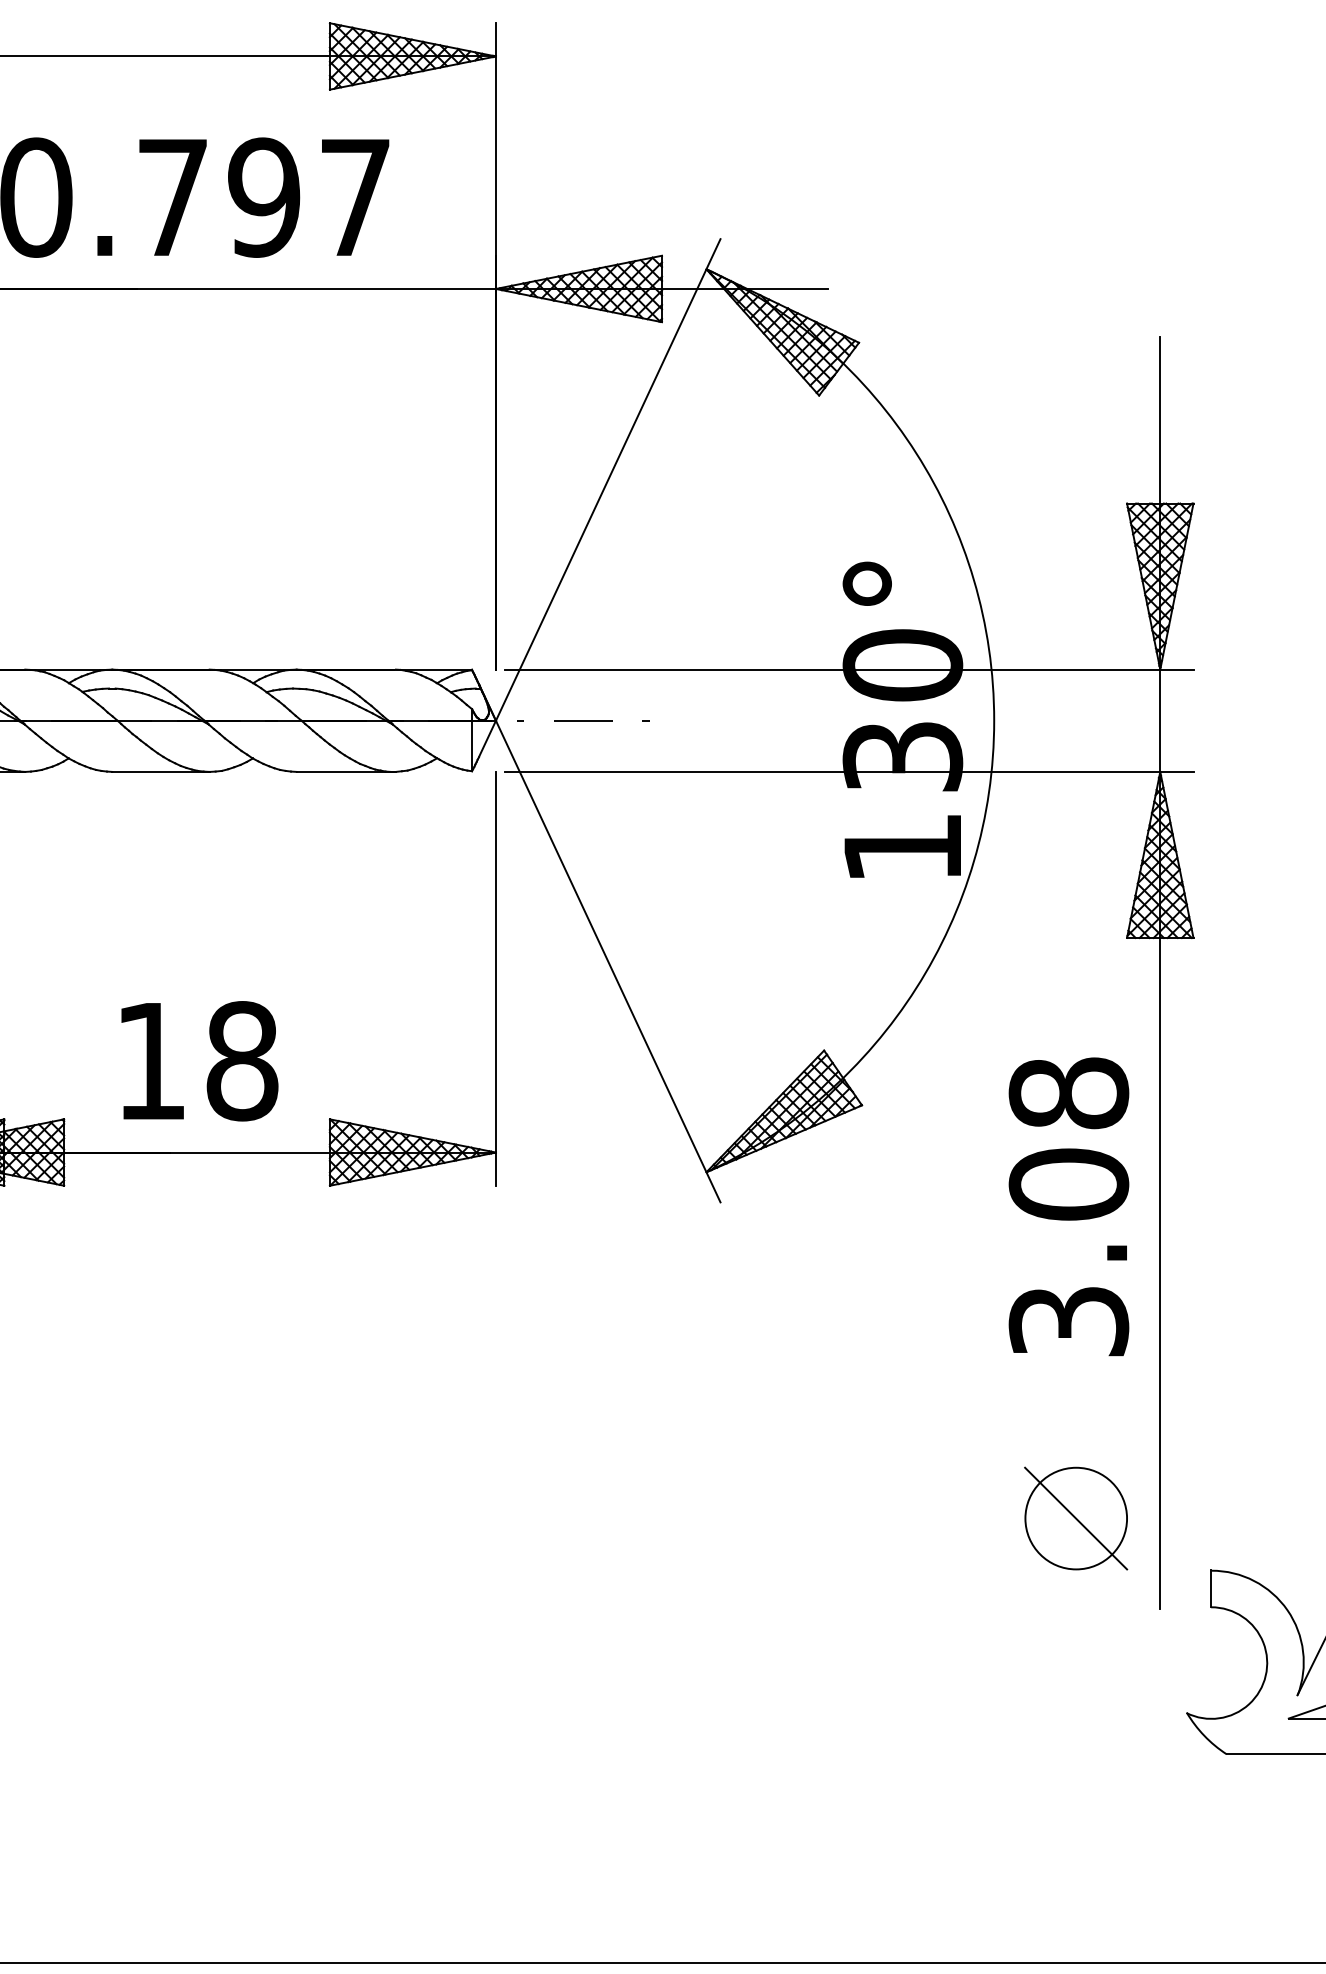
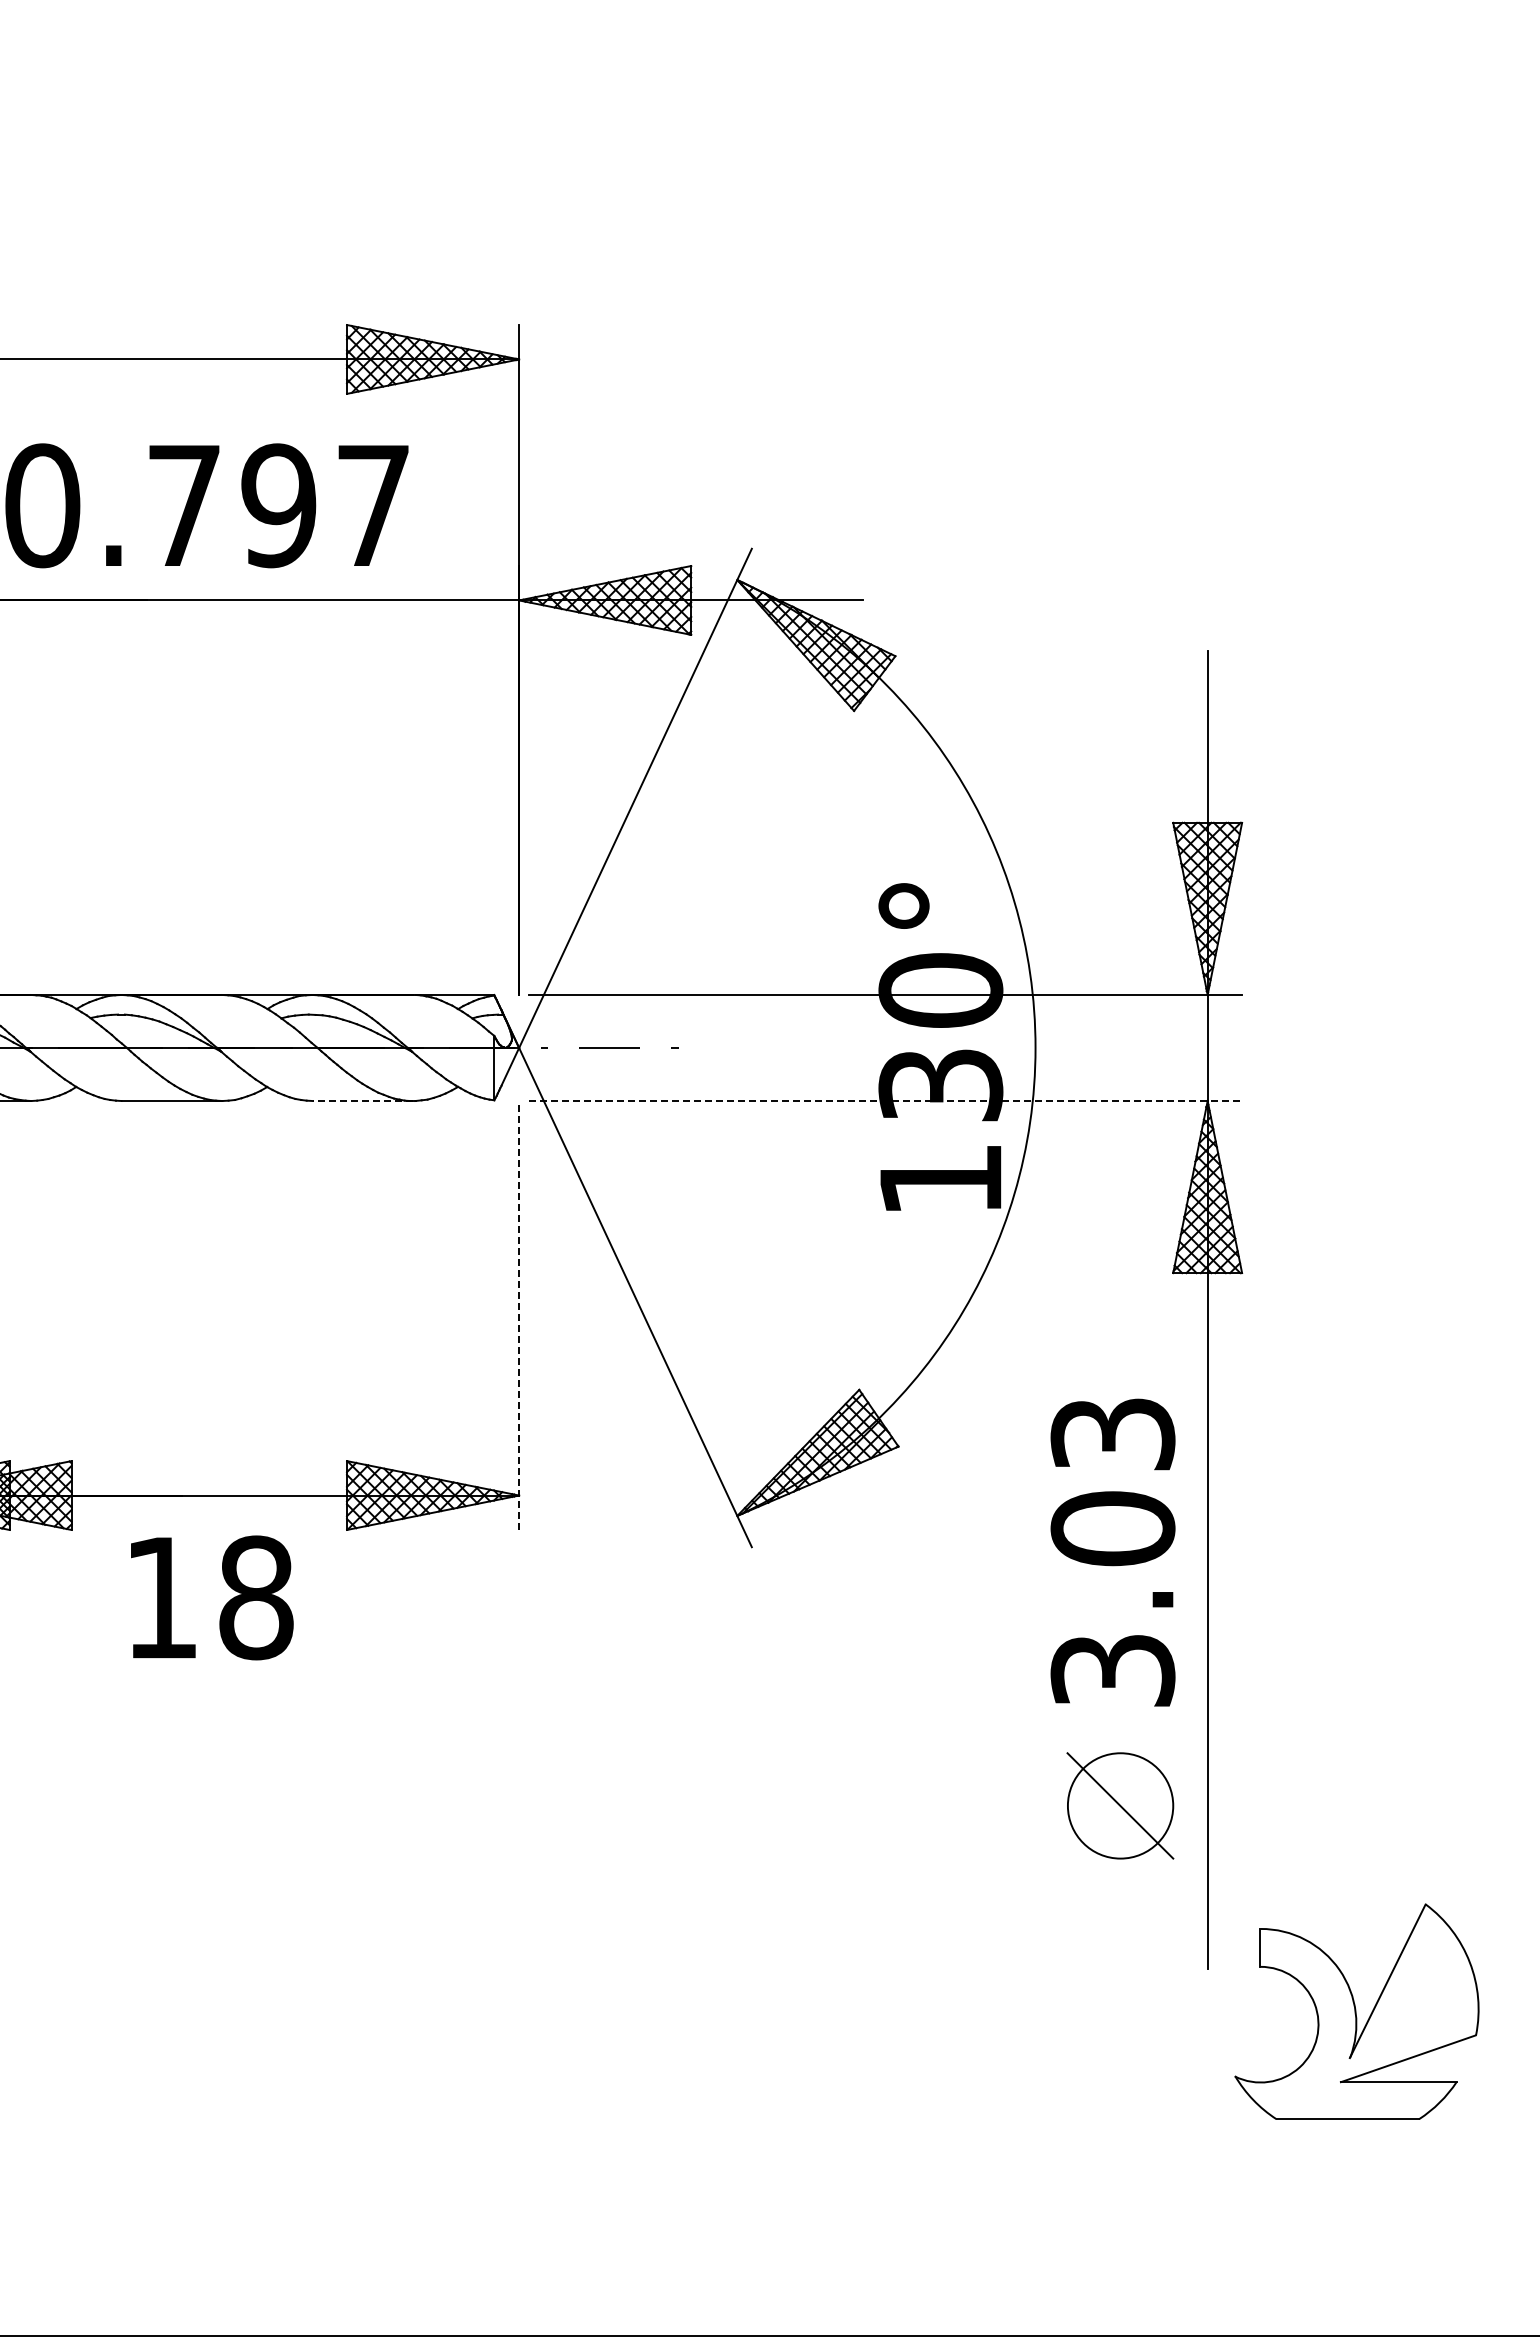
line: (344, 772) -> (362, 1101), solid -> dashed
line: (849, 772) -> (885, 1101), solid -> dashed
line: (496, 977) -> (519, 1314), solid -> dashed
text: (200, 1060) -> (212, 1597), moved
text: (1068, 1093) -> (1112, 1434), 3.08 -> 3.03
part: (1076, 1518) -> (1120, 1805), moved

